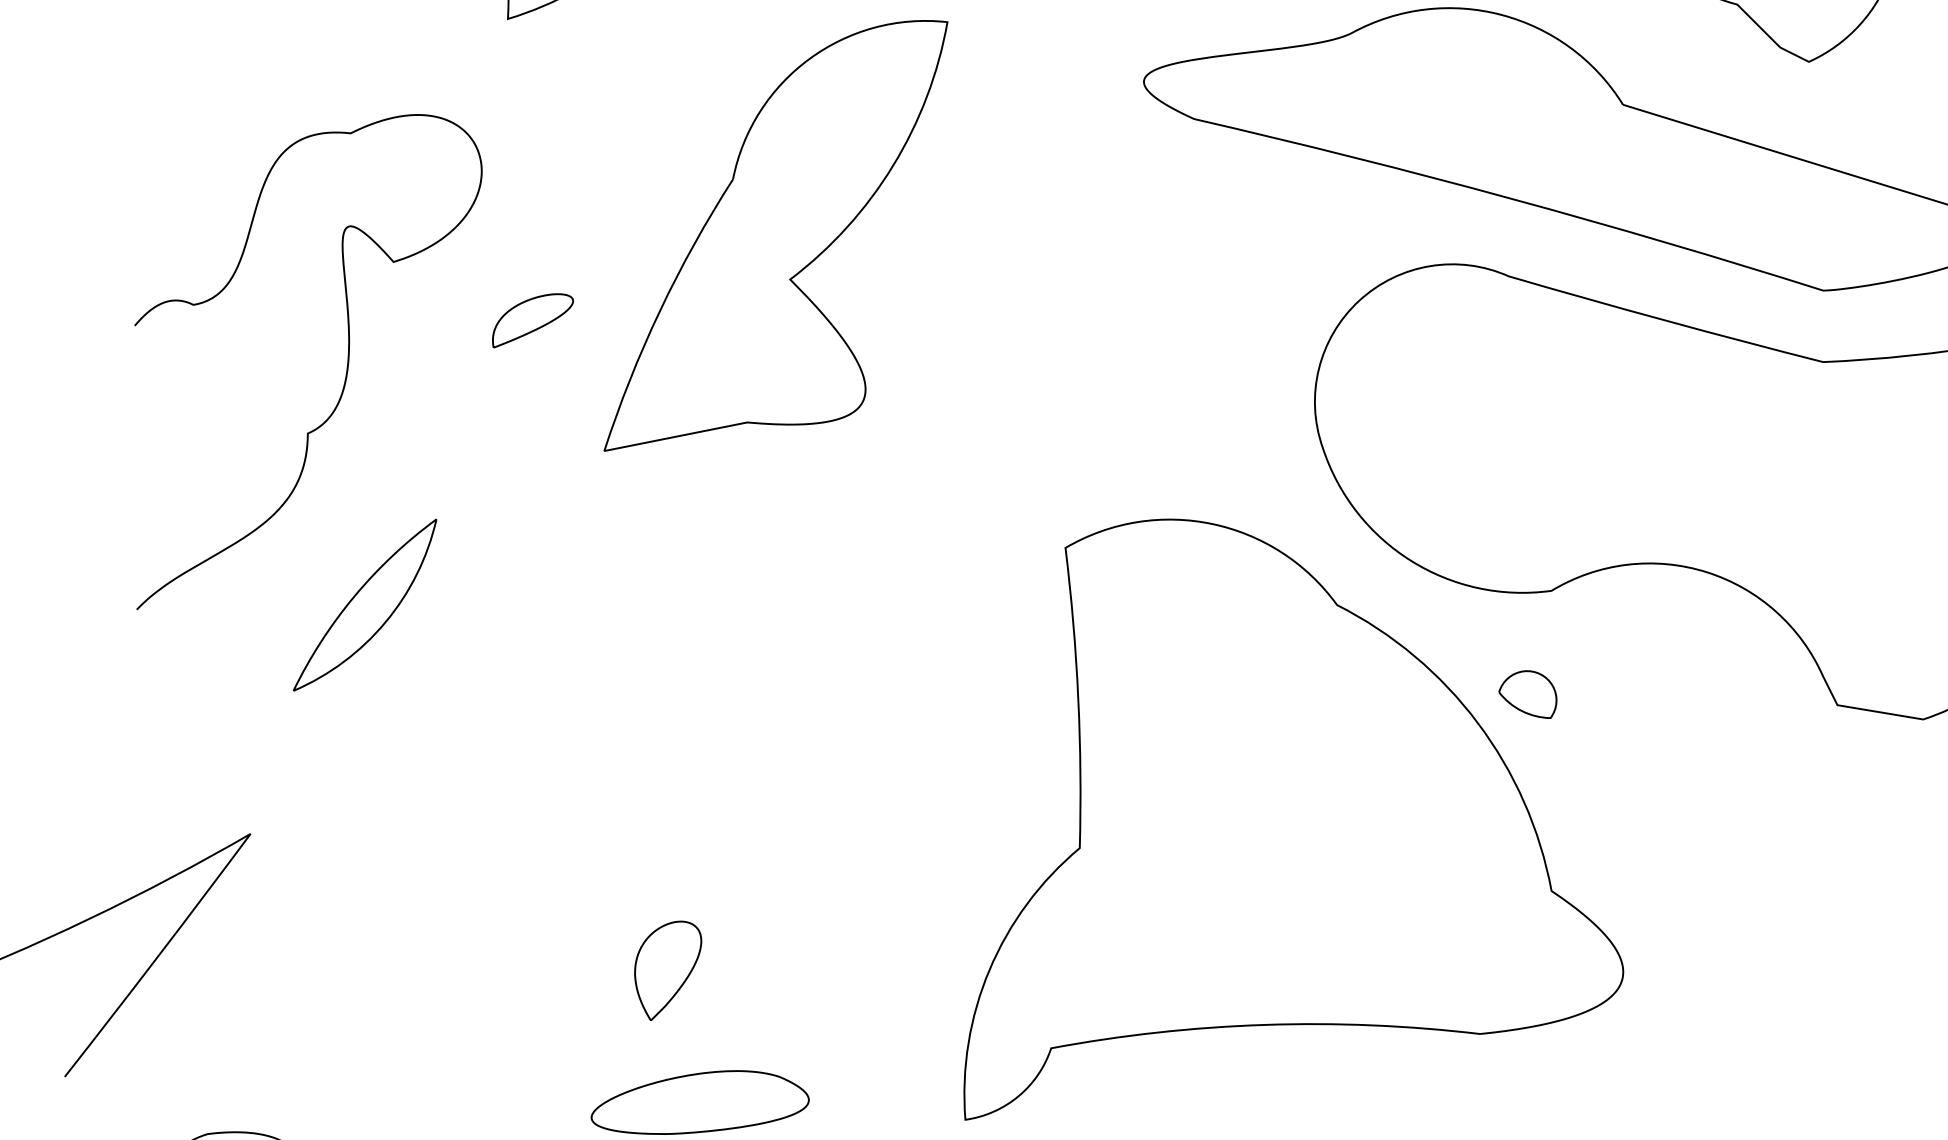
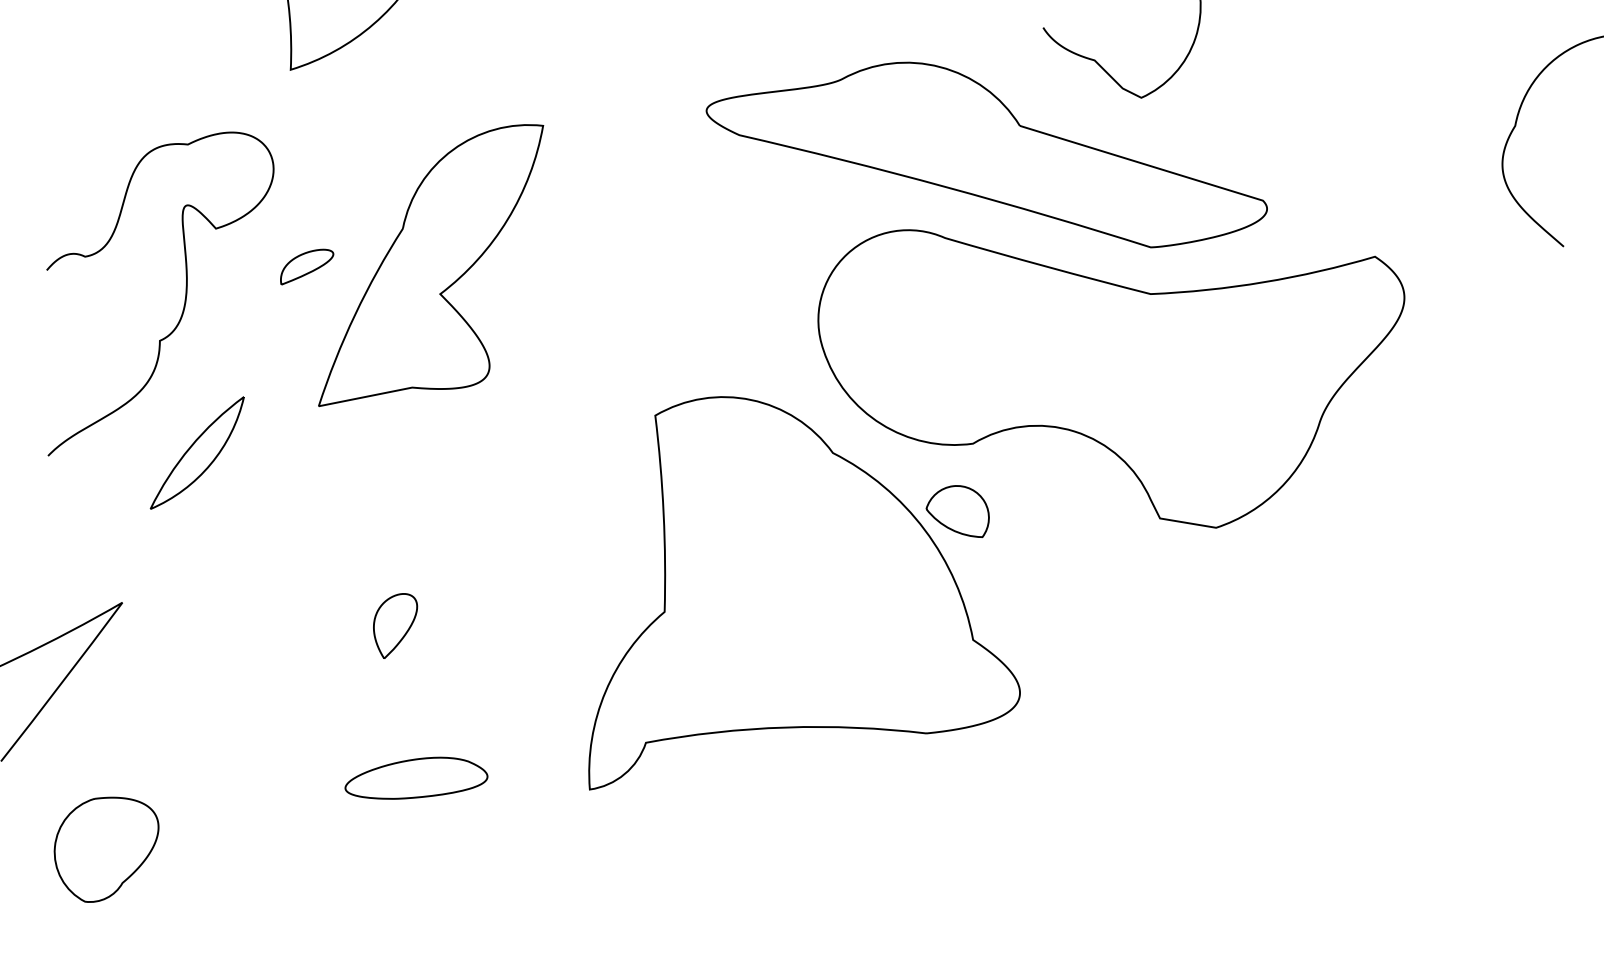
part: (776, 235) -> (431, 265), moved
part: (1527, 694) -> (957, 511), size x1.67
part: (668, 969) -> (395, 625), moved

